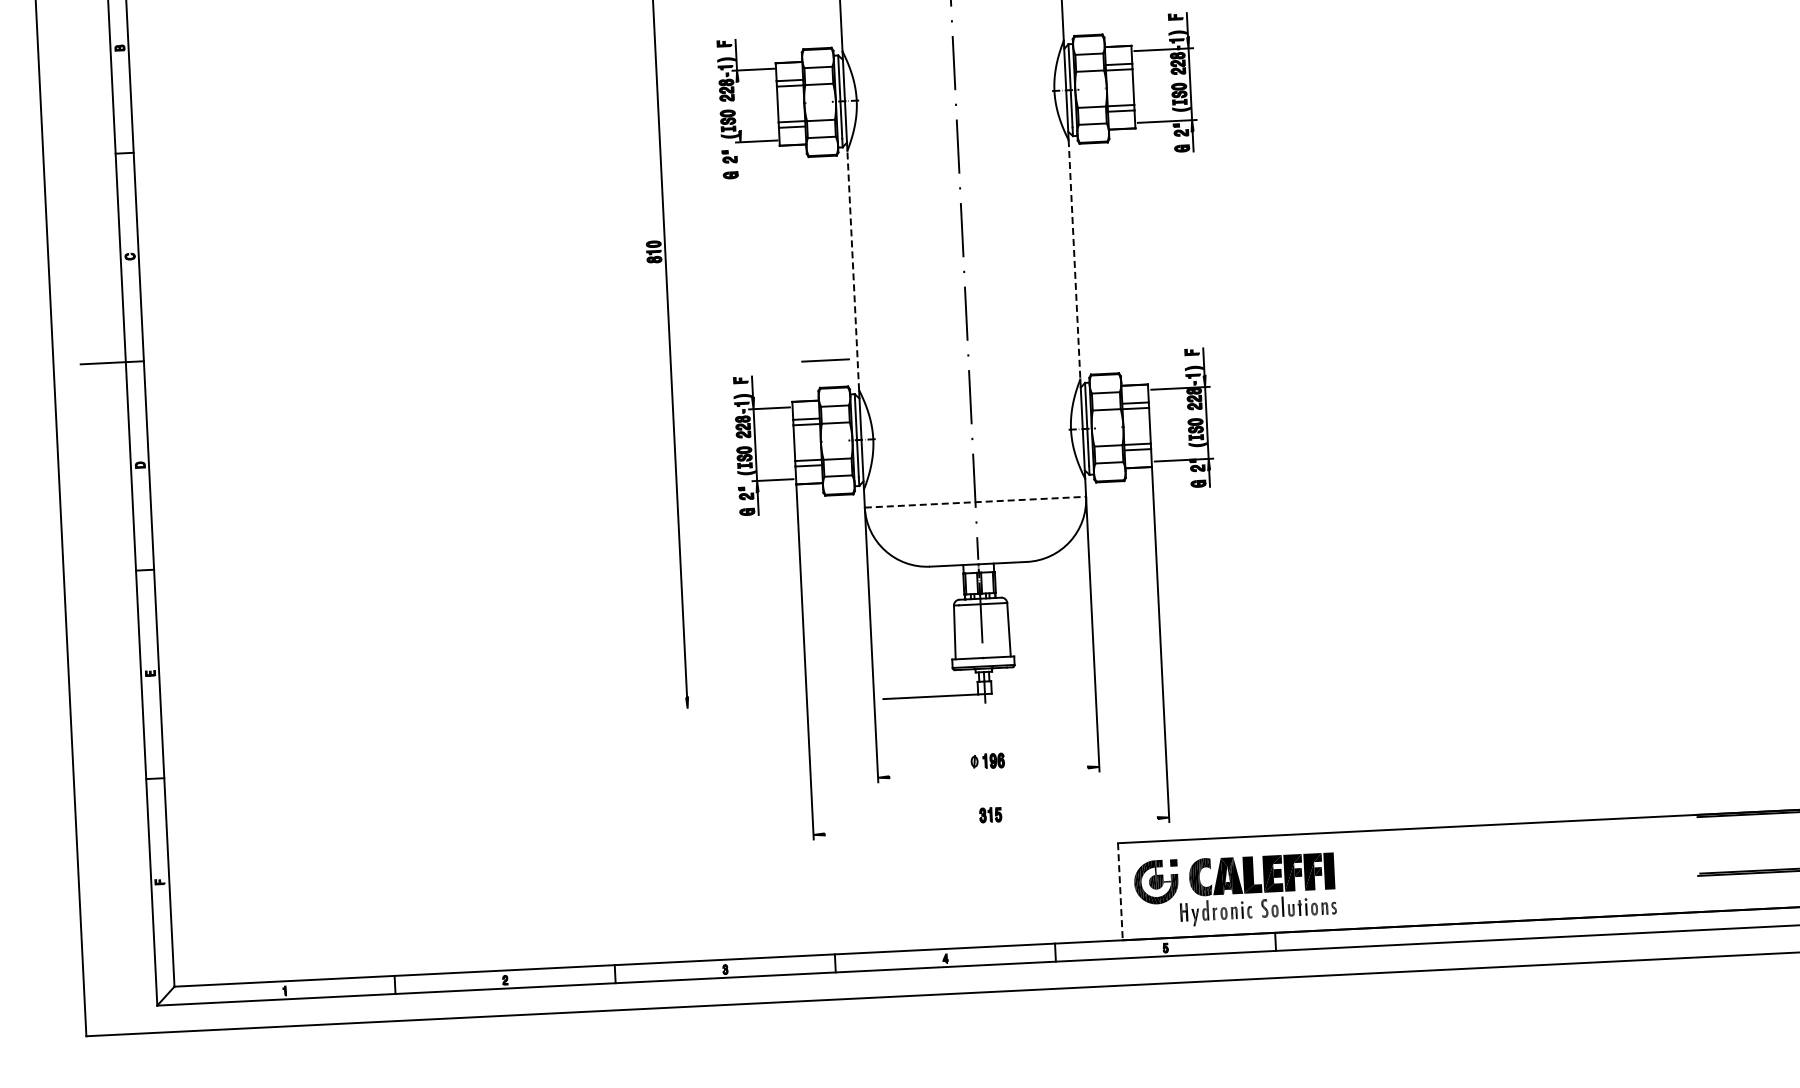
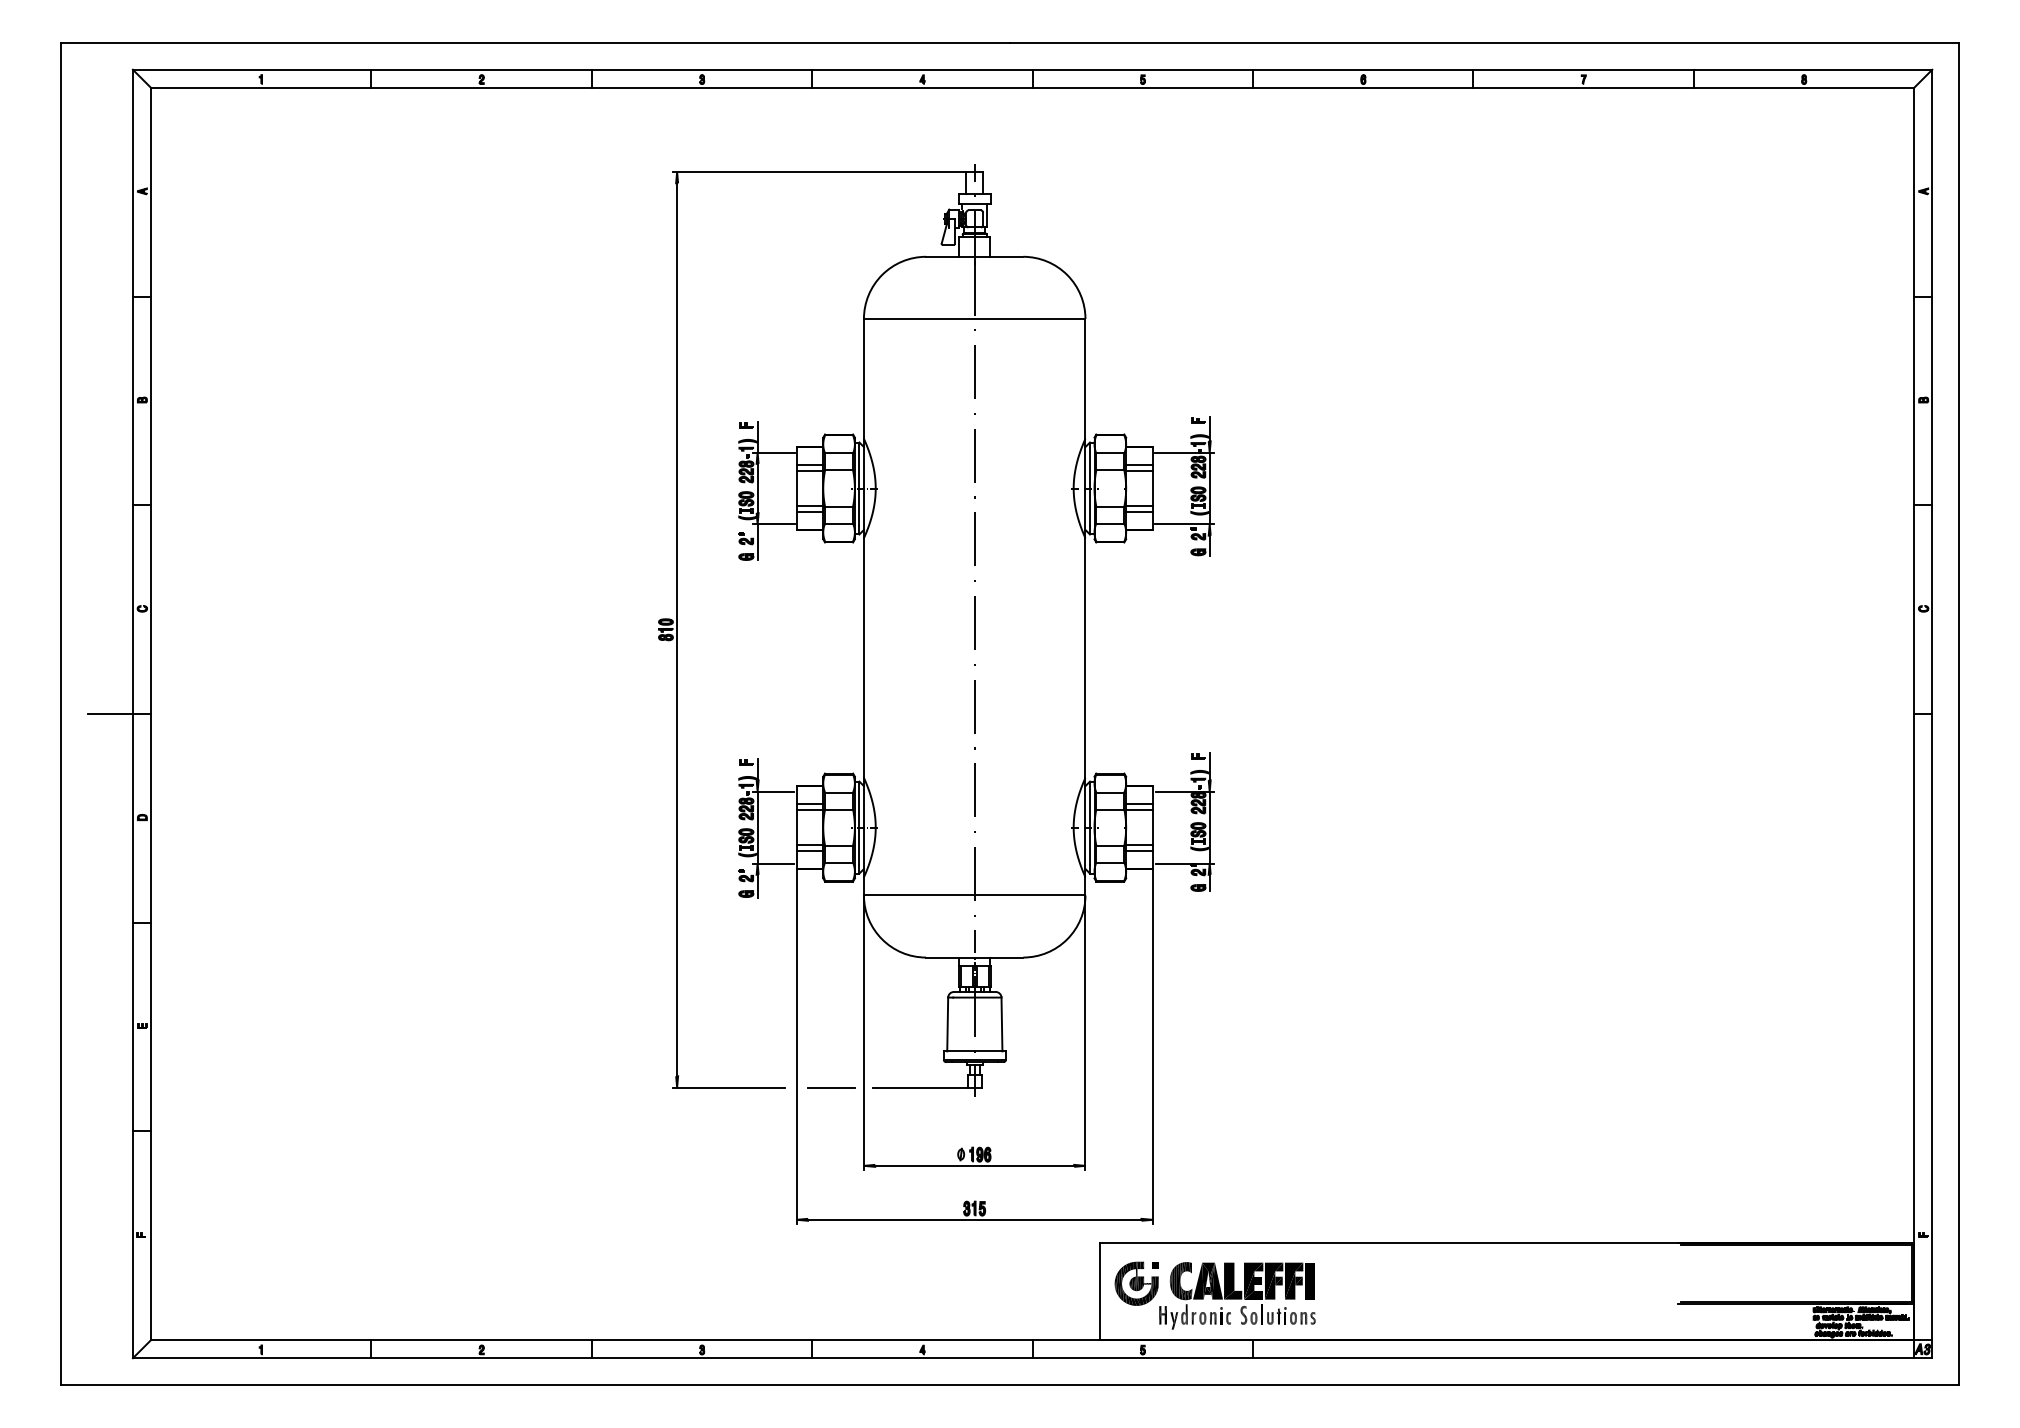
line: (738, 106) -> (757, 488), added
line: (741, 160) -> (757, 542), added
line: (1074, 260) -> (1085, 658), dashed -> solid
line: (852, 271) -> (863, 658), dashed -> solid
line: (825, 360) -> (831, 1087), moved
line: (975, 502) -> (974, 895), dashed -> solid
line: (738, 706) -> (728, 1087), added
line: (988, 772) -> (974, 1165), added
line: (991, 825) -> (974, 1219), added
line: (1120, 891) -> (1100, 1291), dashed -> solid

